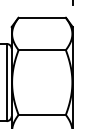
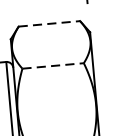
line: (42, 17) -> (49, 23), solid -> dashed
line: (42, 50) -> (53, 66), solid -> dashed

